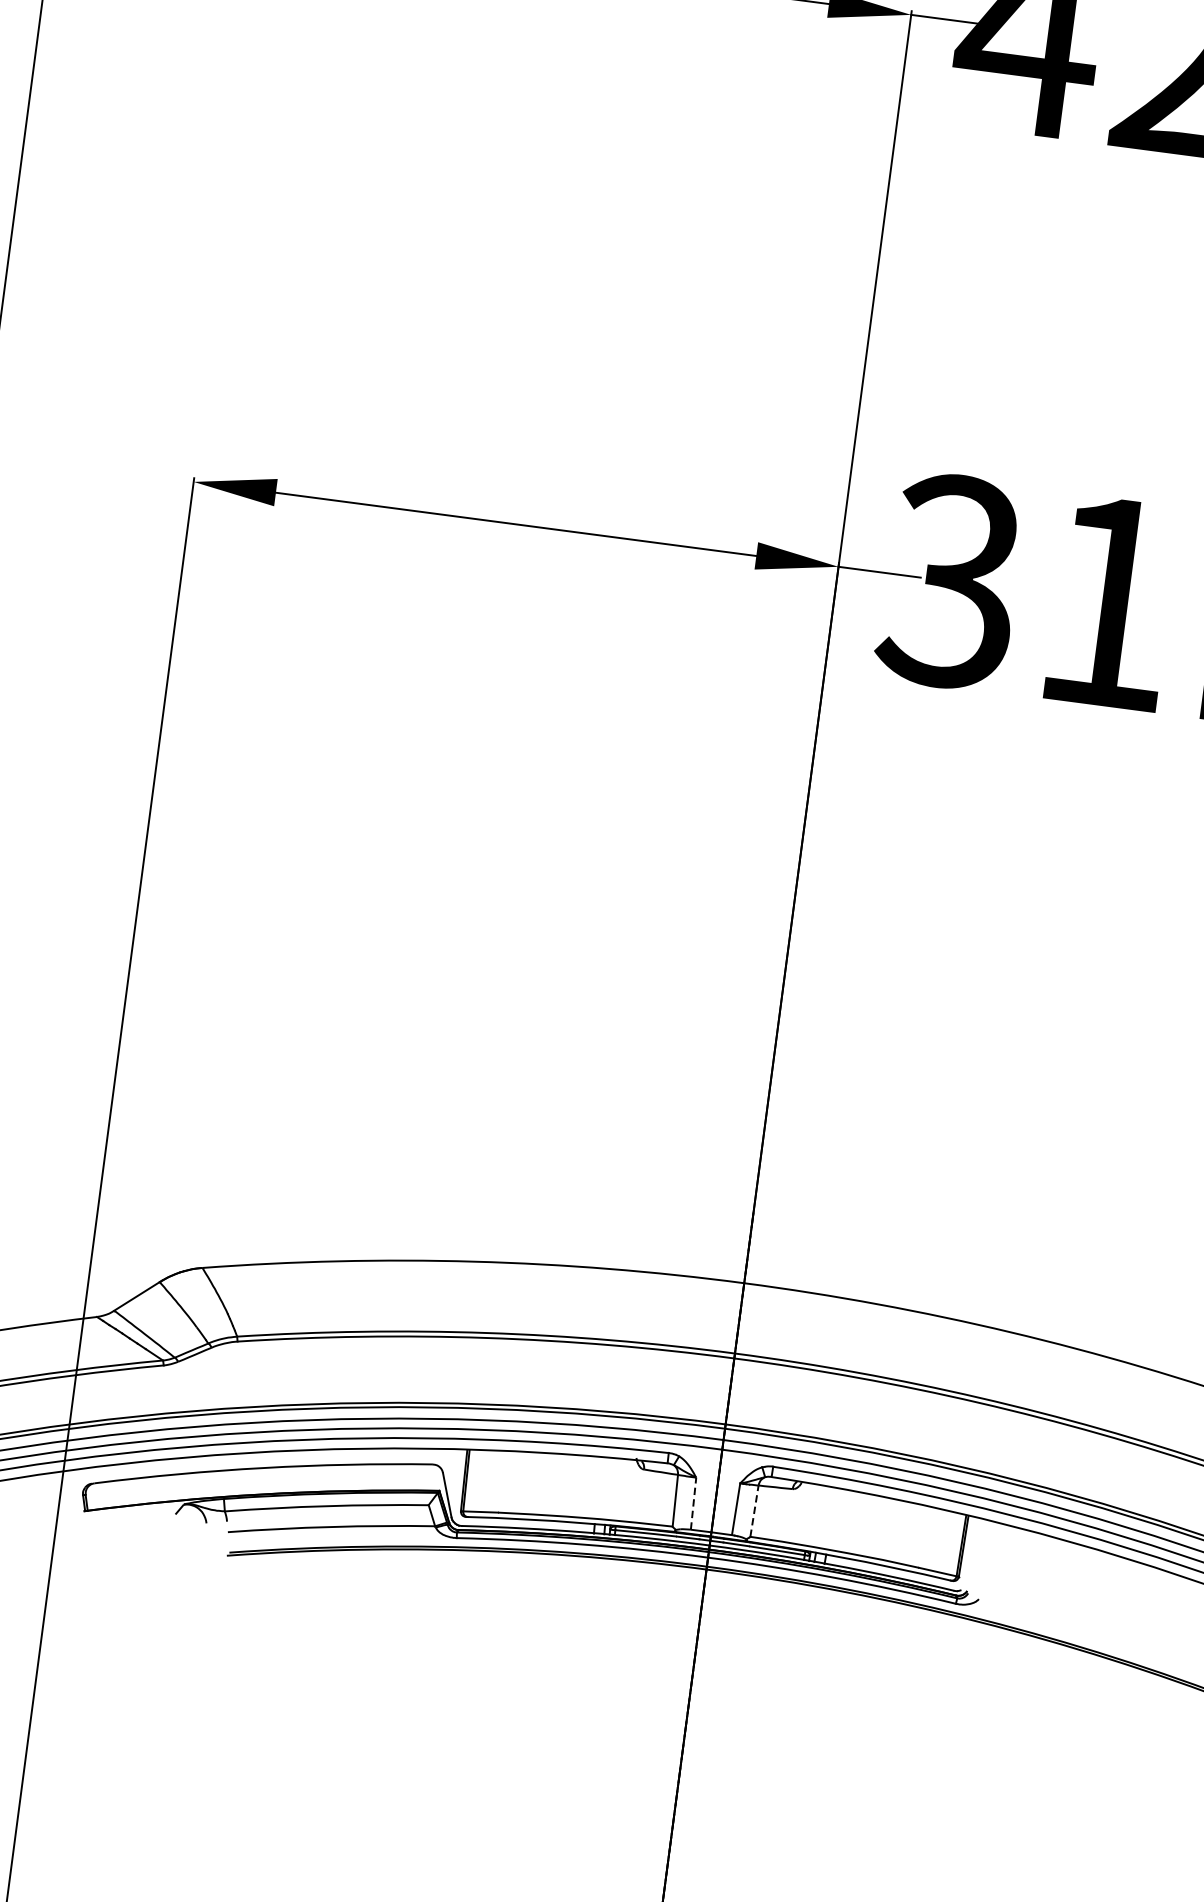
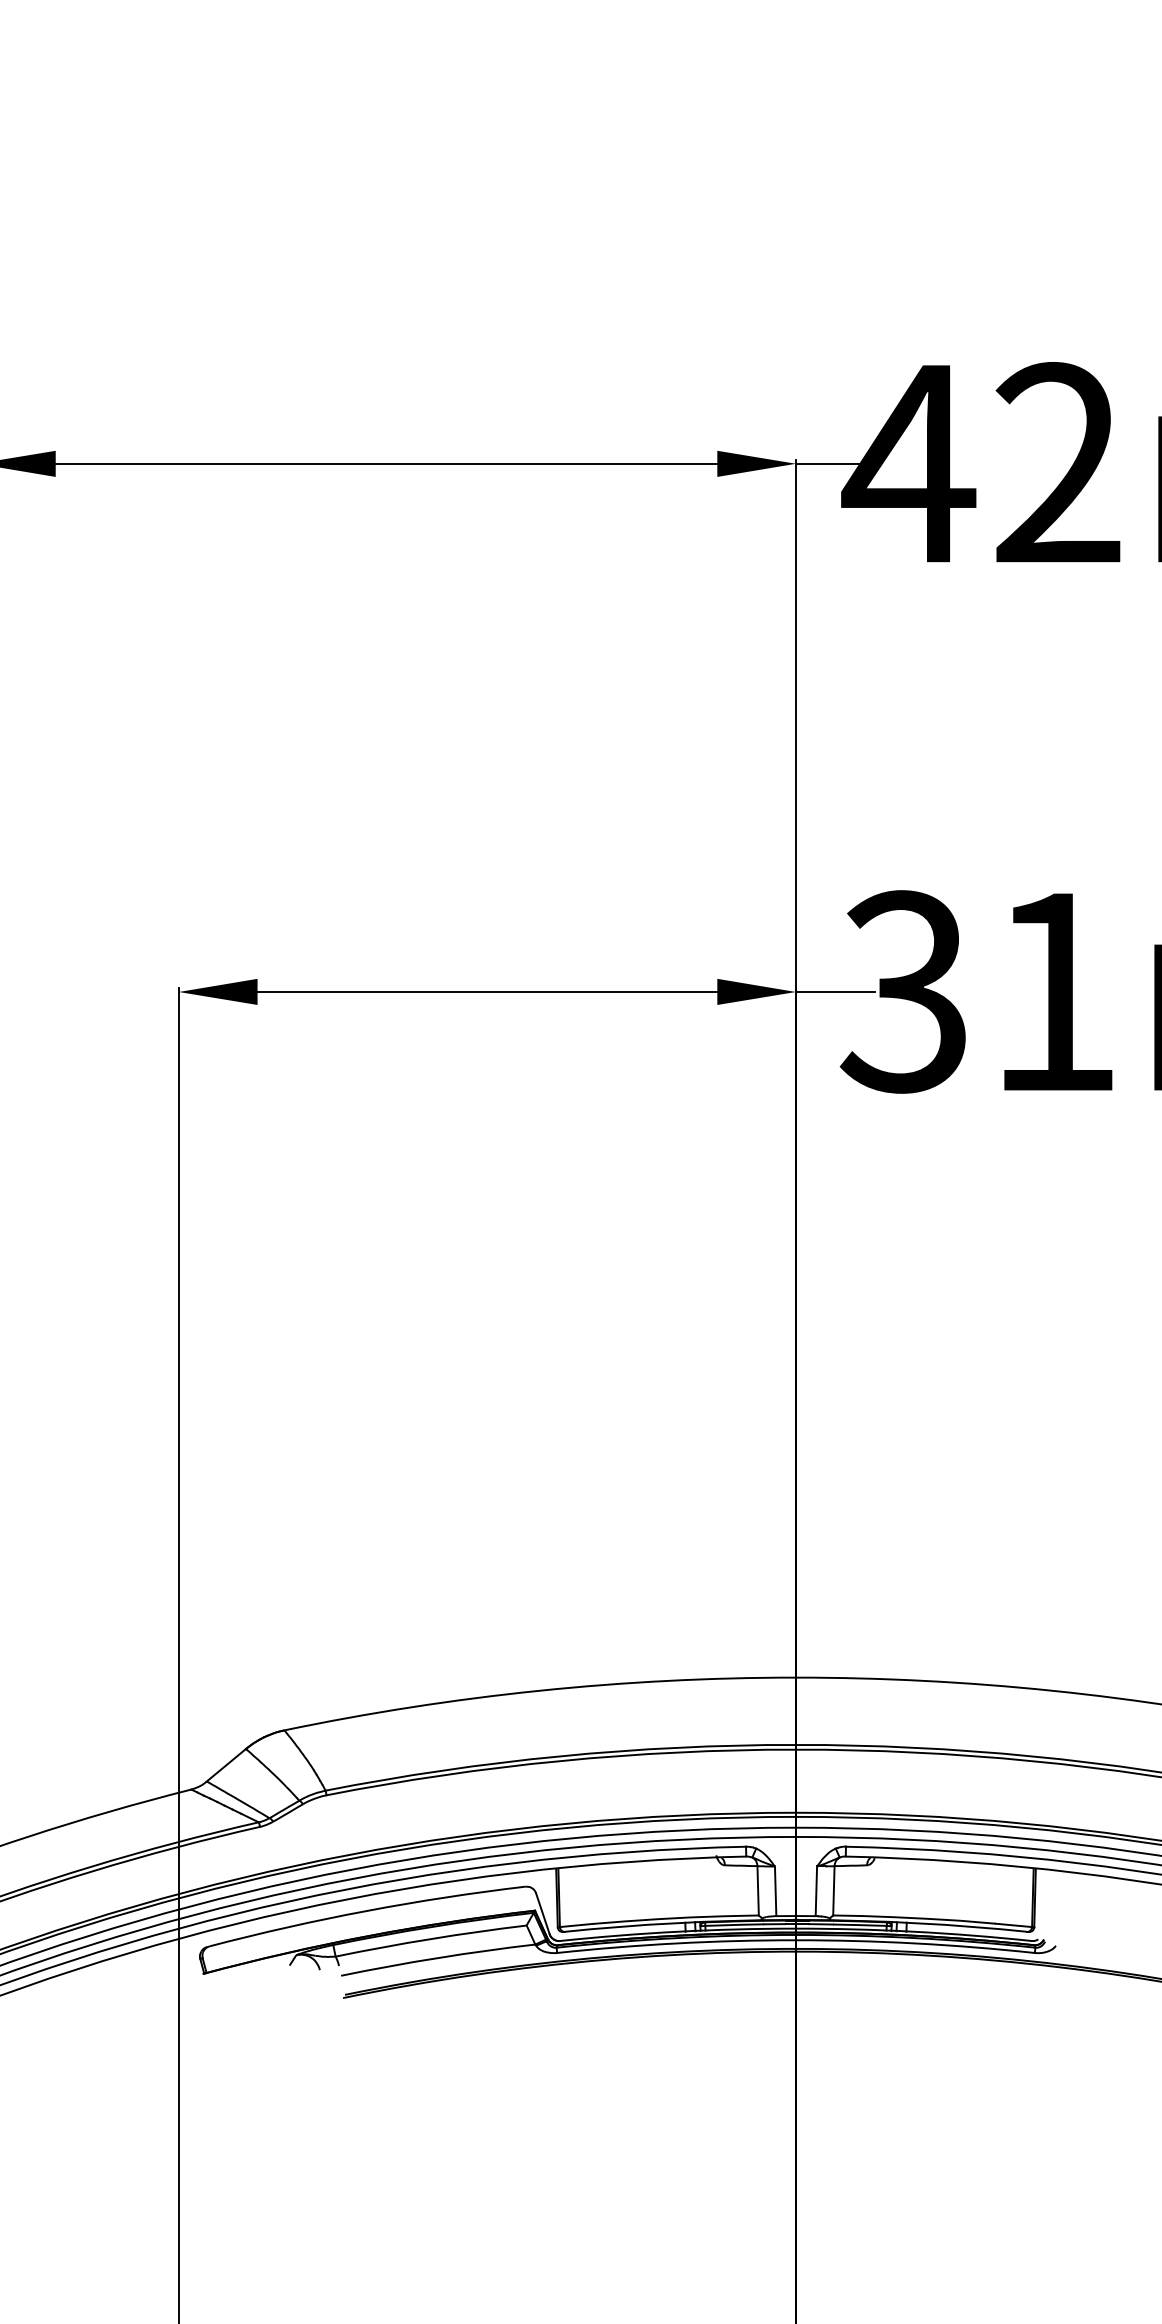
line: (693, 1503) -> (775, 1891), dashed -> solid
line: (754, 1510) -> (833, 1890), dashed -> solid

